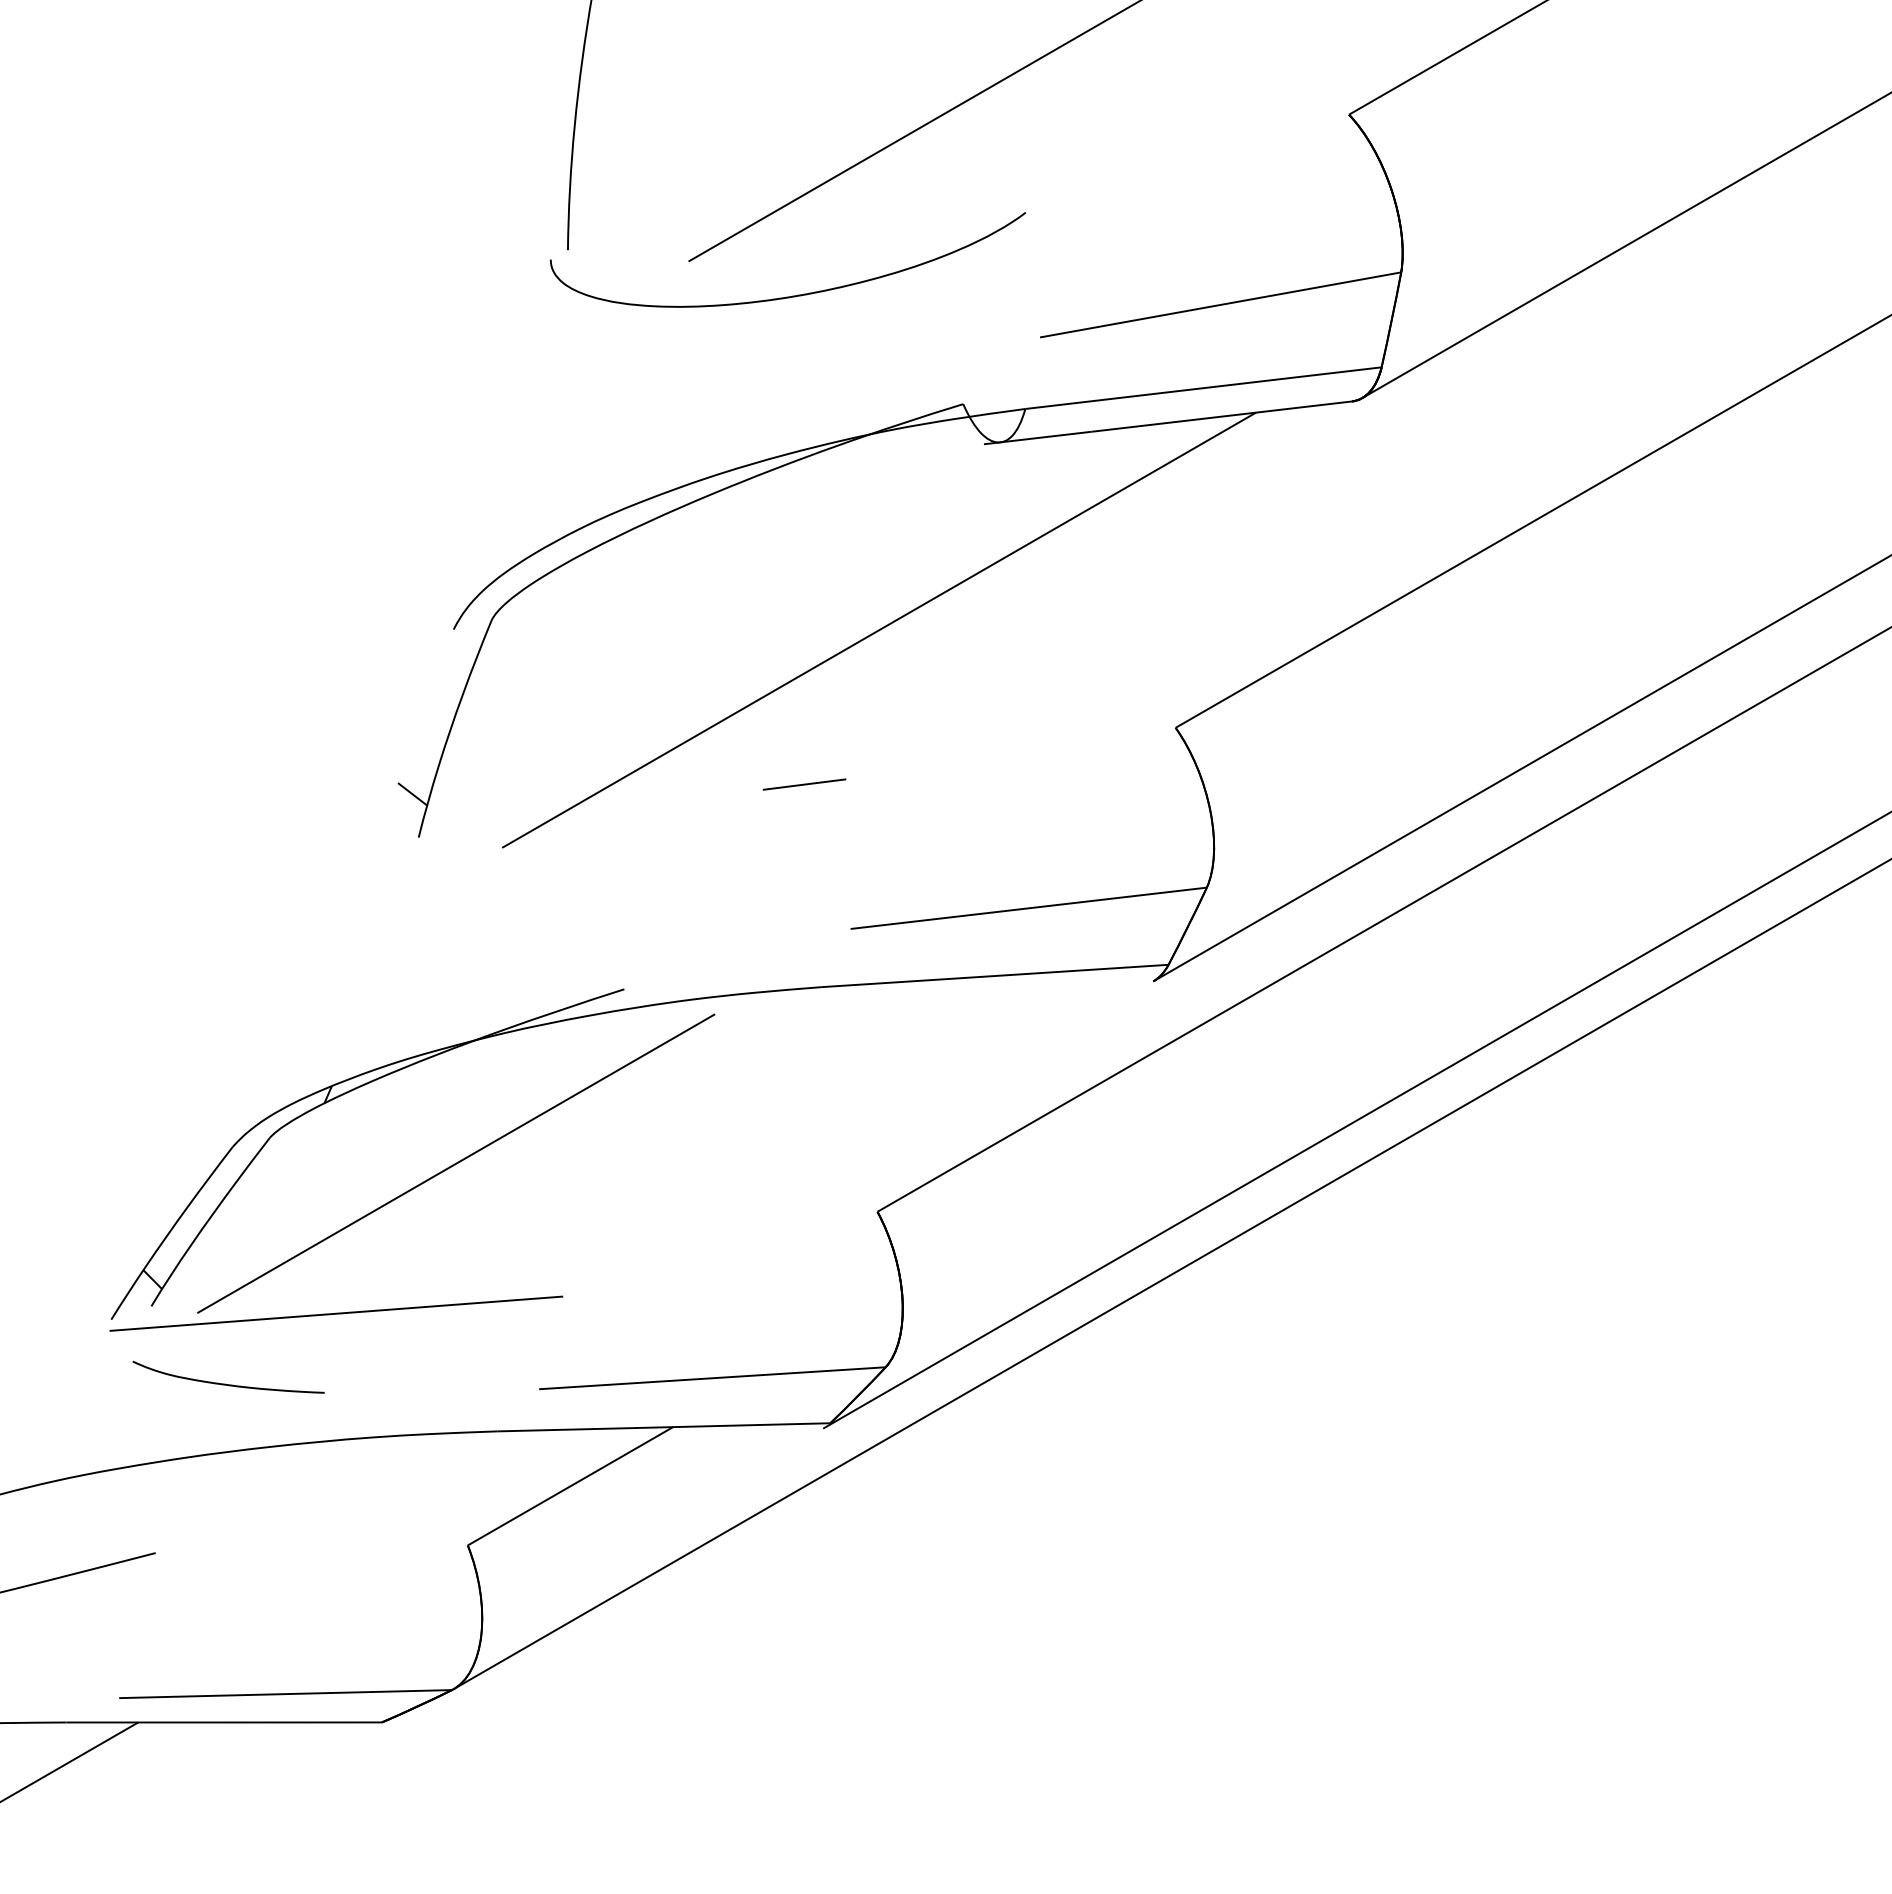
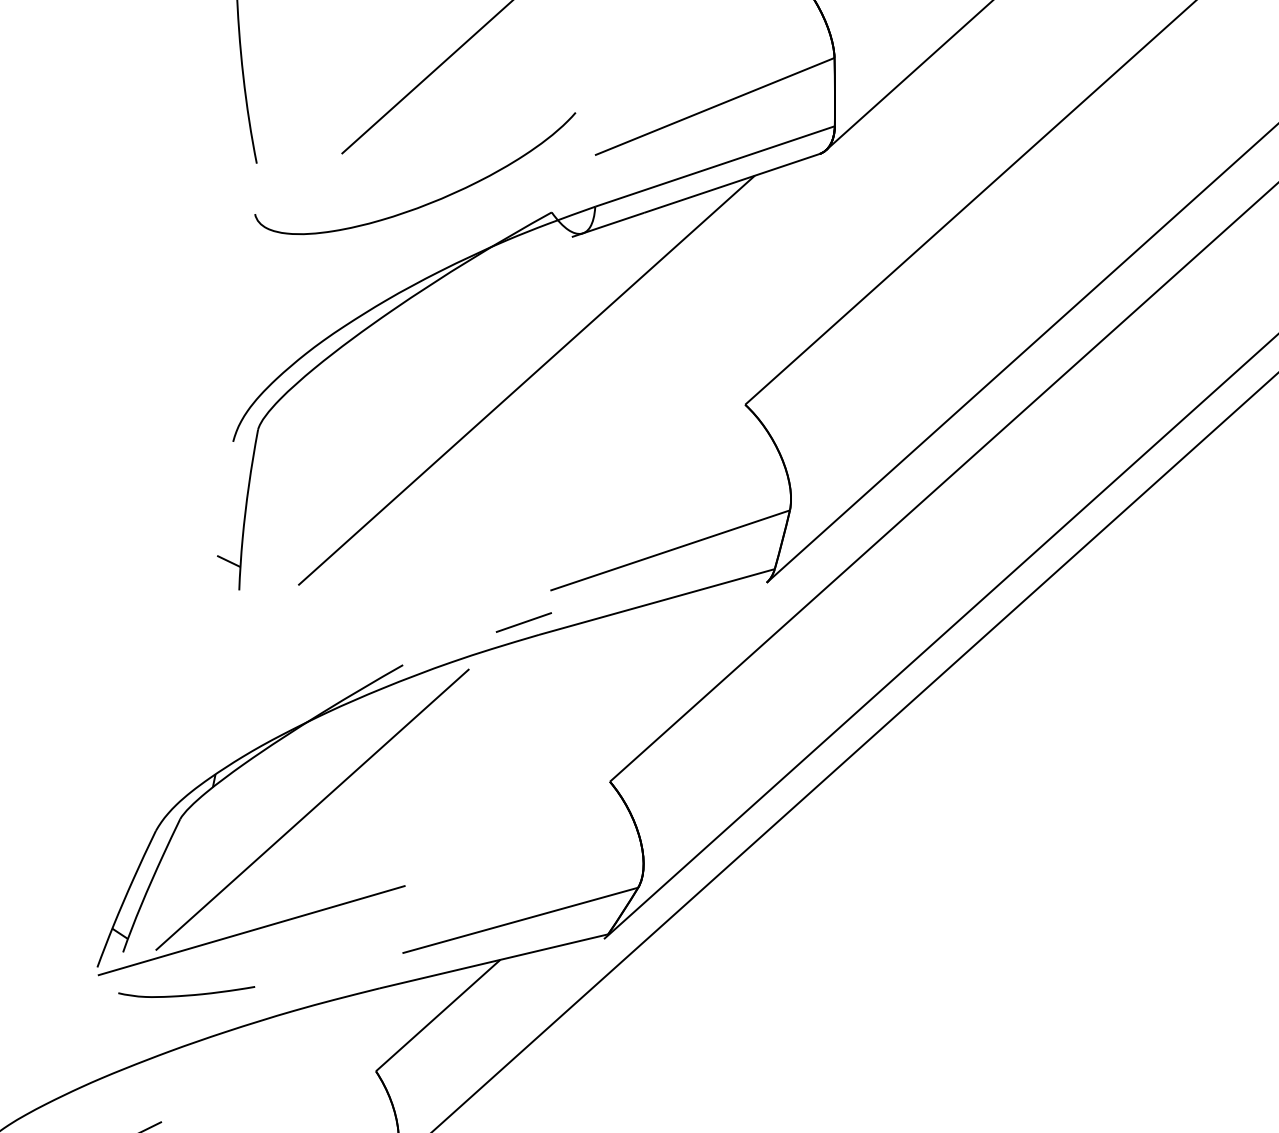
curve: (792, 295) -> (426, 203), moved
line: (804, 784) -> (523, 622), moved

